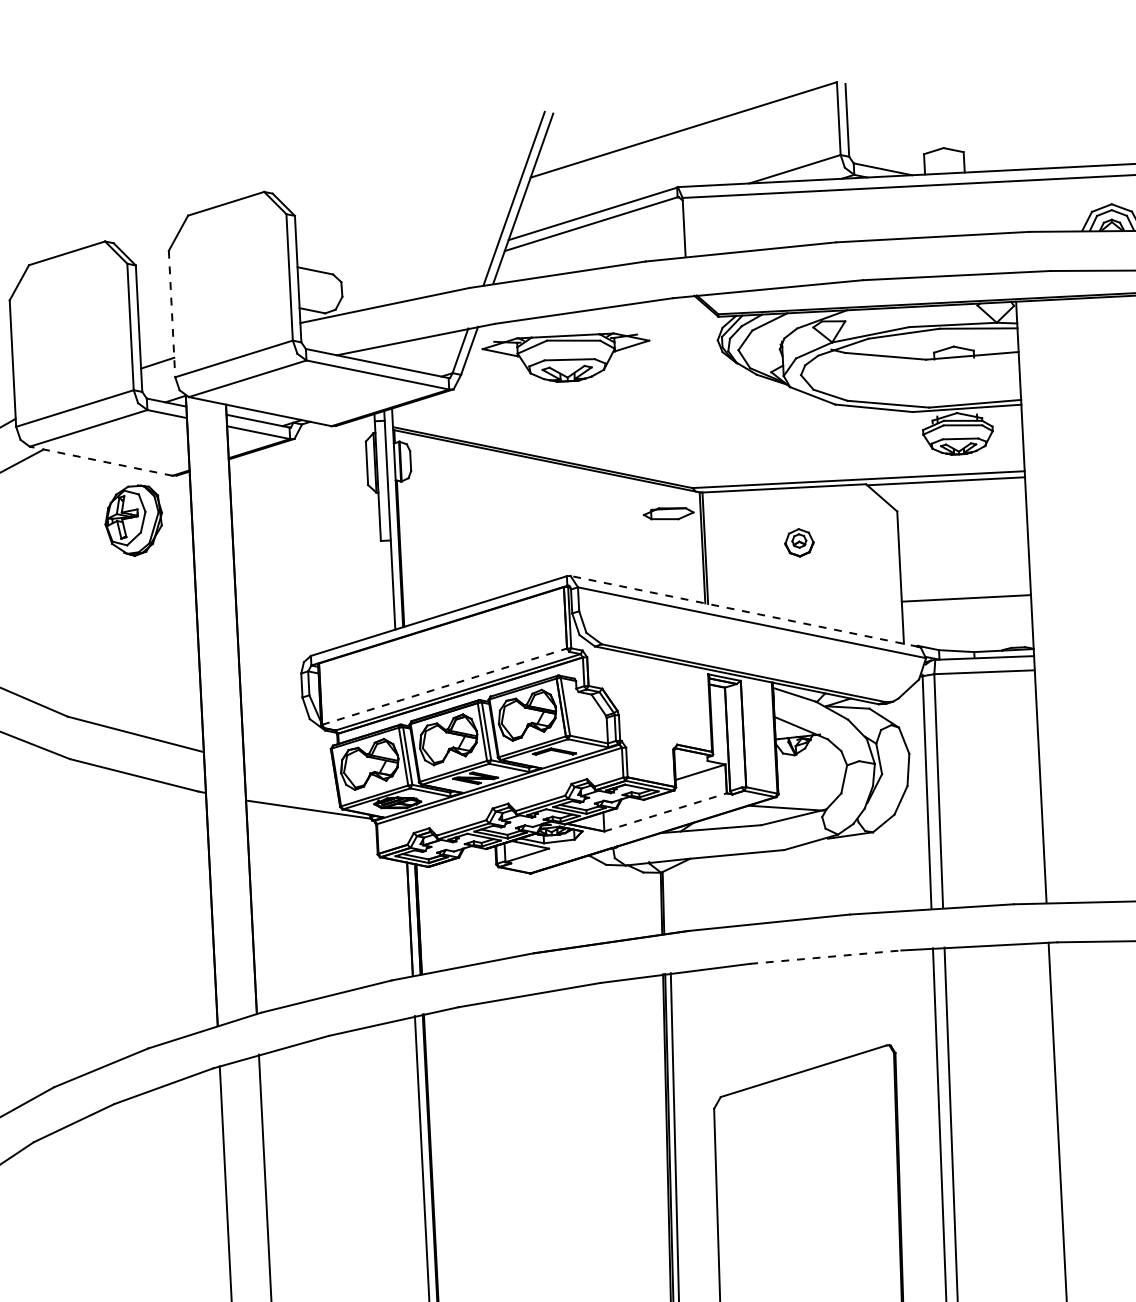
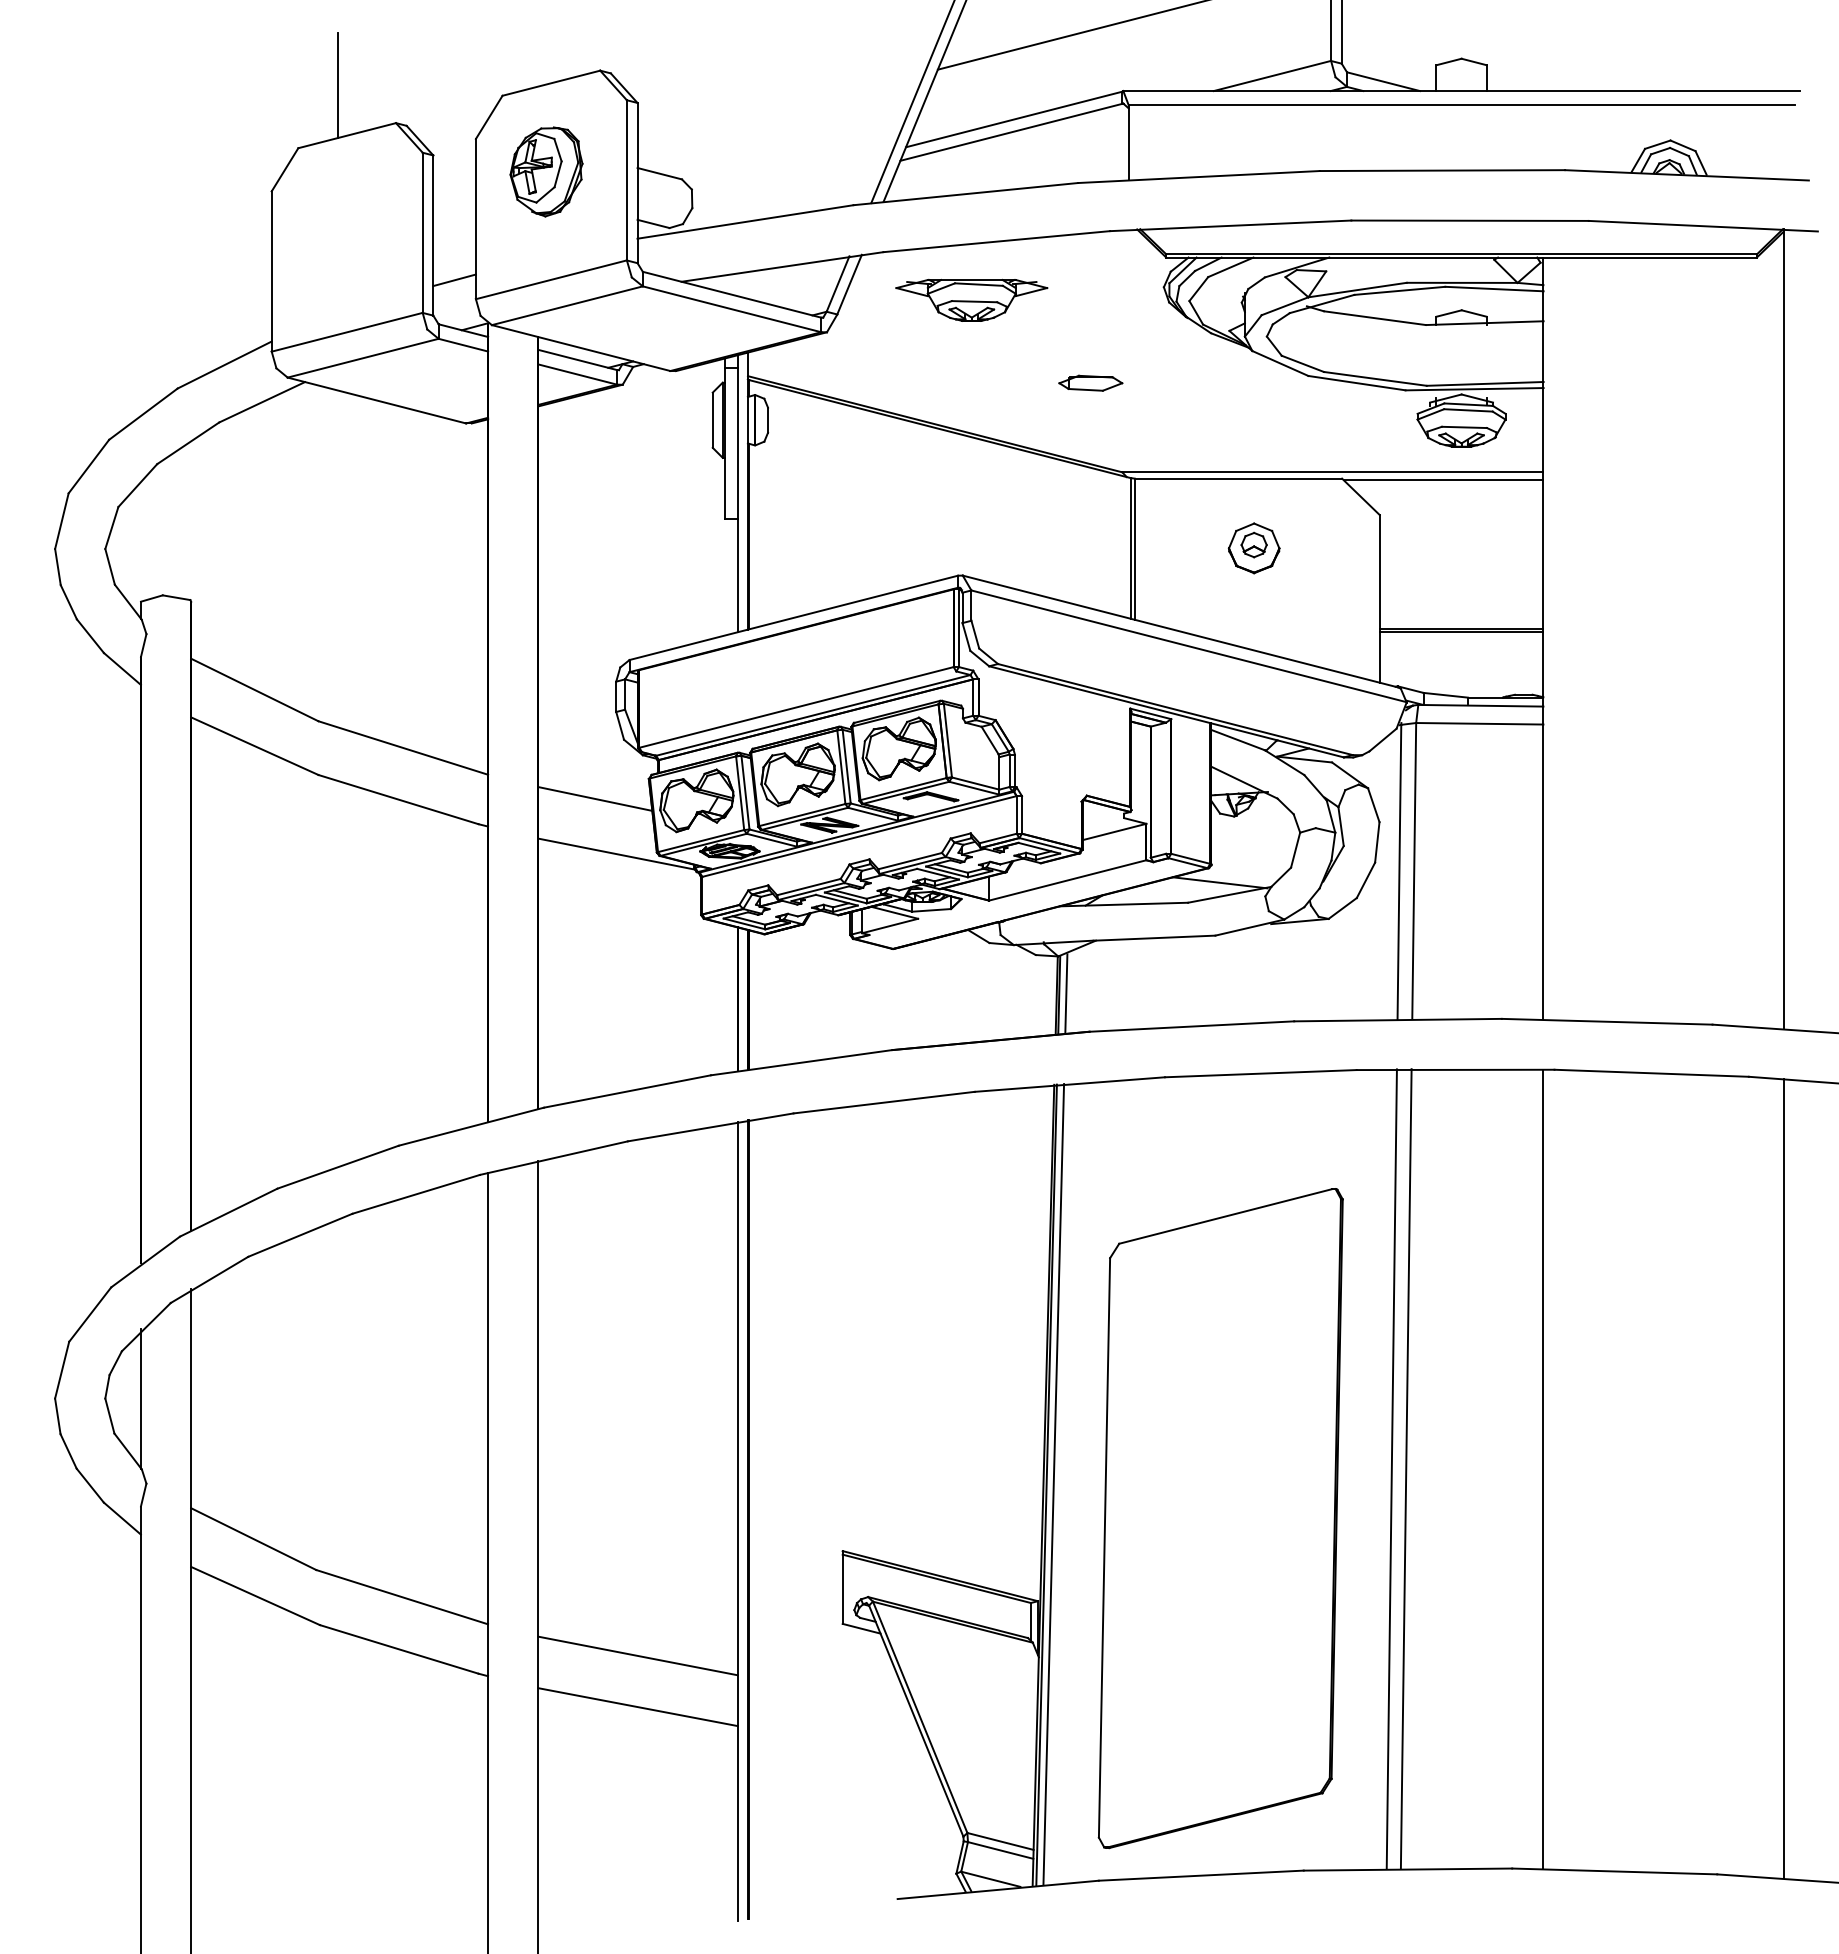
line: (58, 214) -> (338, 85), added
line: (171, 314) -> (475, 219), dashed -> solid
part: (566, 357) -> (971, 299), size x0.71
line: (100, 461) -> (376, 400), dashed -> solid
part: (668, 513) -> (1090, 382), moved
part: (133, 520) -> (546, 171), moved
part: (798, 542) -> (1253, 548), size x1.43
line: (966, 600) -> (1461, 632), added
line: (744, 611) -> (1180, 631), dashed -> solid
line: (444, 686) -> (796, 707), dashed -> solid
line: (289, 766) -> (595, 798), added
line: (666, 812) -> (1068, 880), dashed -> solid
line: (669, 901) -> (1066, 993), added
line: (825, 957) -> (1260, 1073), dashed -> solid

